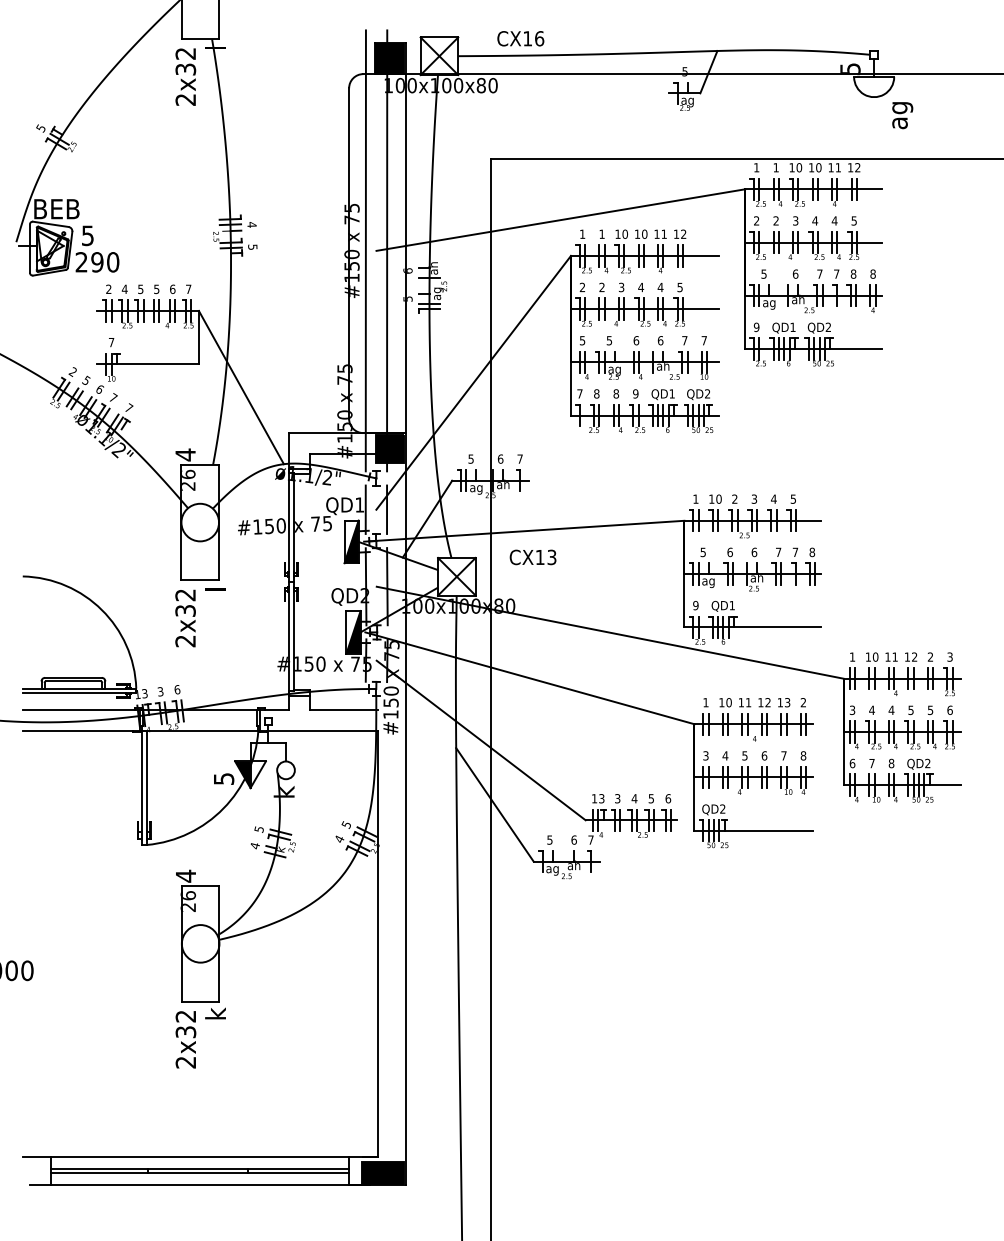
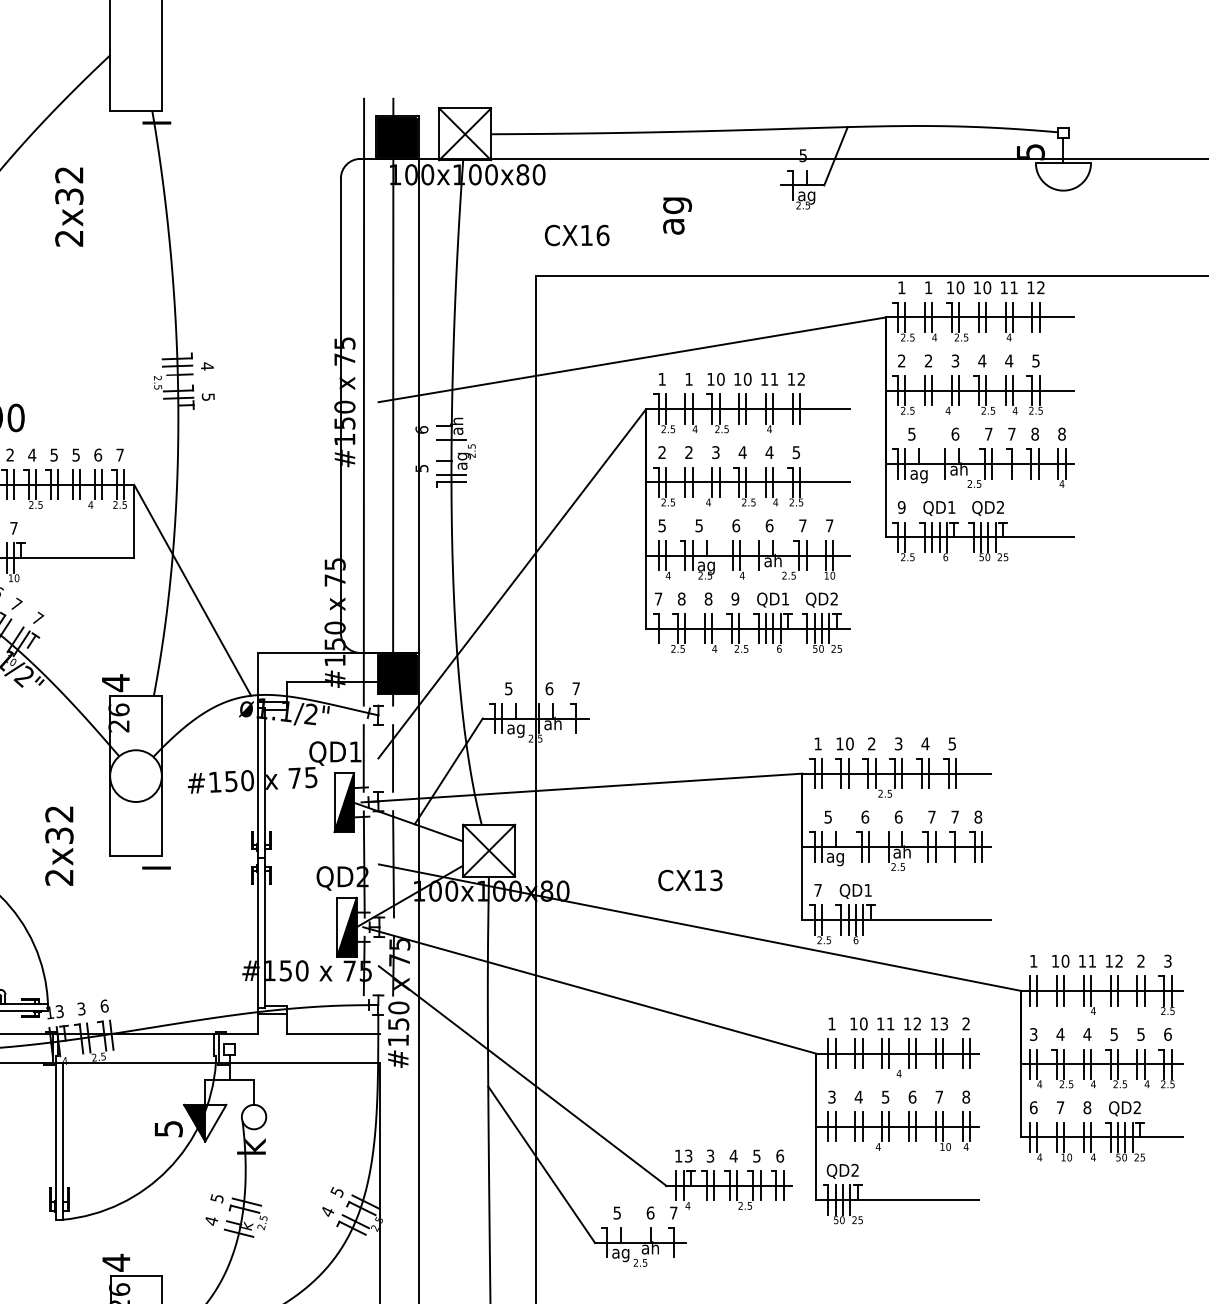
text: (520, 38) -> (576, 235), moved
text: (185, 76) -> (68, 206), moved
text: (902, 115) -> (677, 215), moved
text: (532, 557) -> (689, 880), moved
text: (695, 605) -> (817, 890), 9 -> 7
text: (185, 618) -> (59, 846), moved

